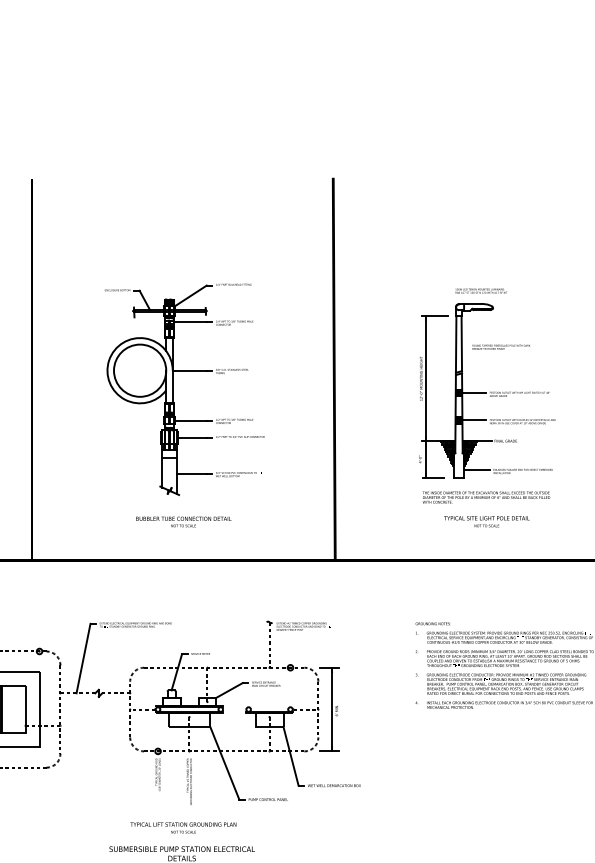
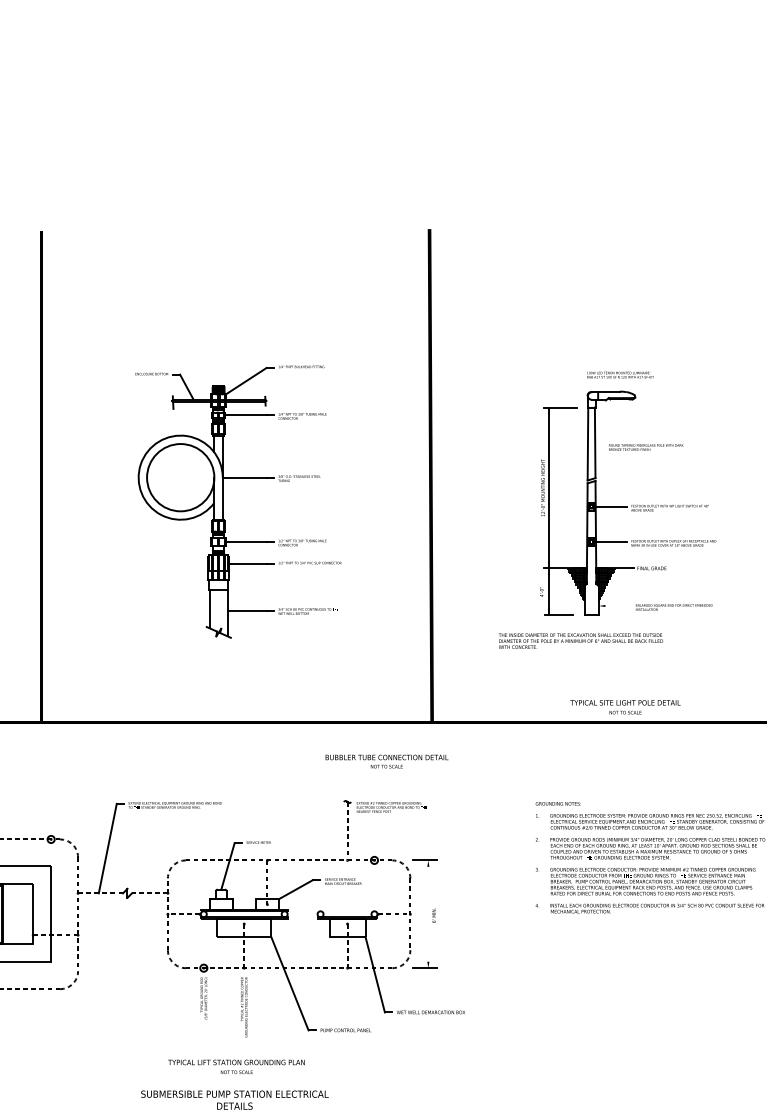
line: (477, 470) -> (615, 606), removed
text: (486, 497) -> (580, 640), moved
text: (183, 521) -> (386, 761), moved
text: (486, 521) -> (625, 707), moved
line: (332, 709) -> (428, 914), removed

